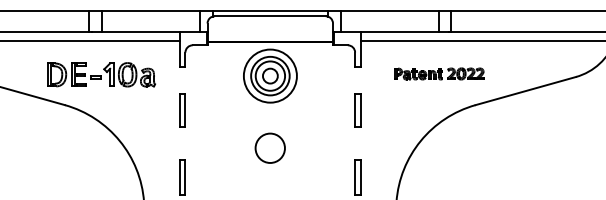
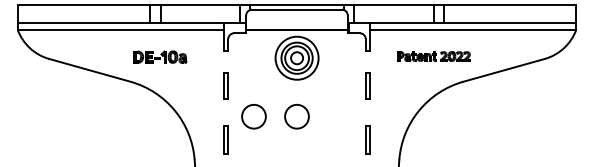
part: (101, 73) -> (160, 56), size x0.6
circle: (216, 147) -> (253, 116), added

